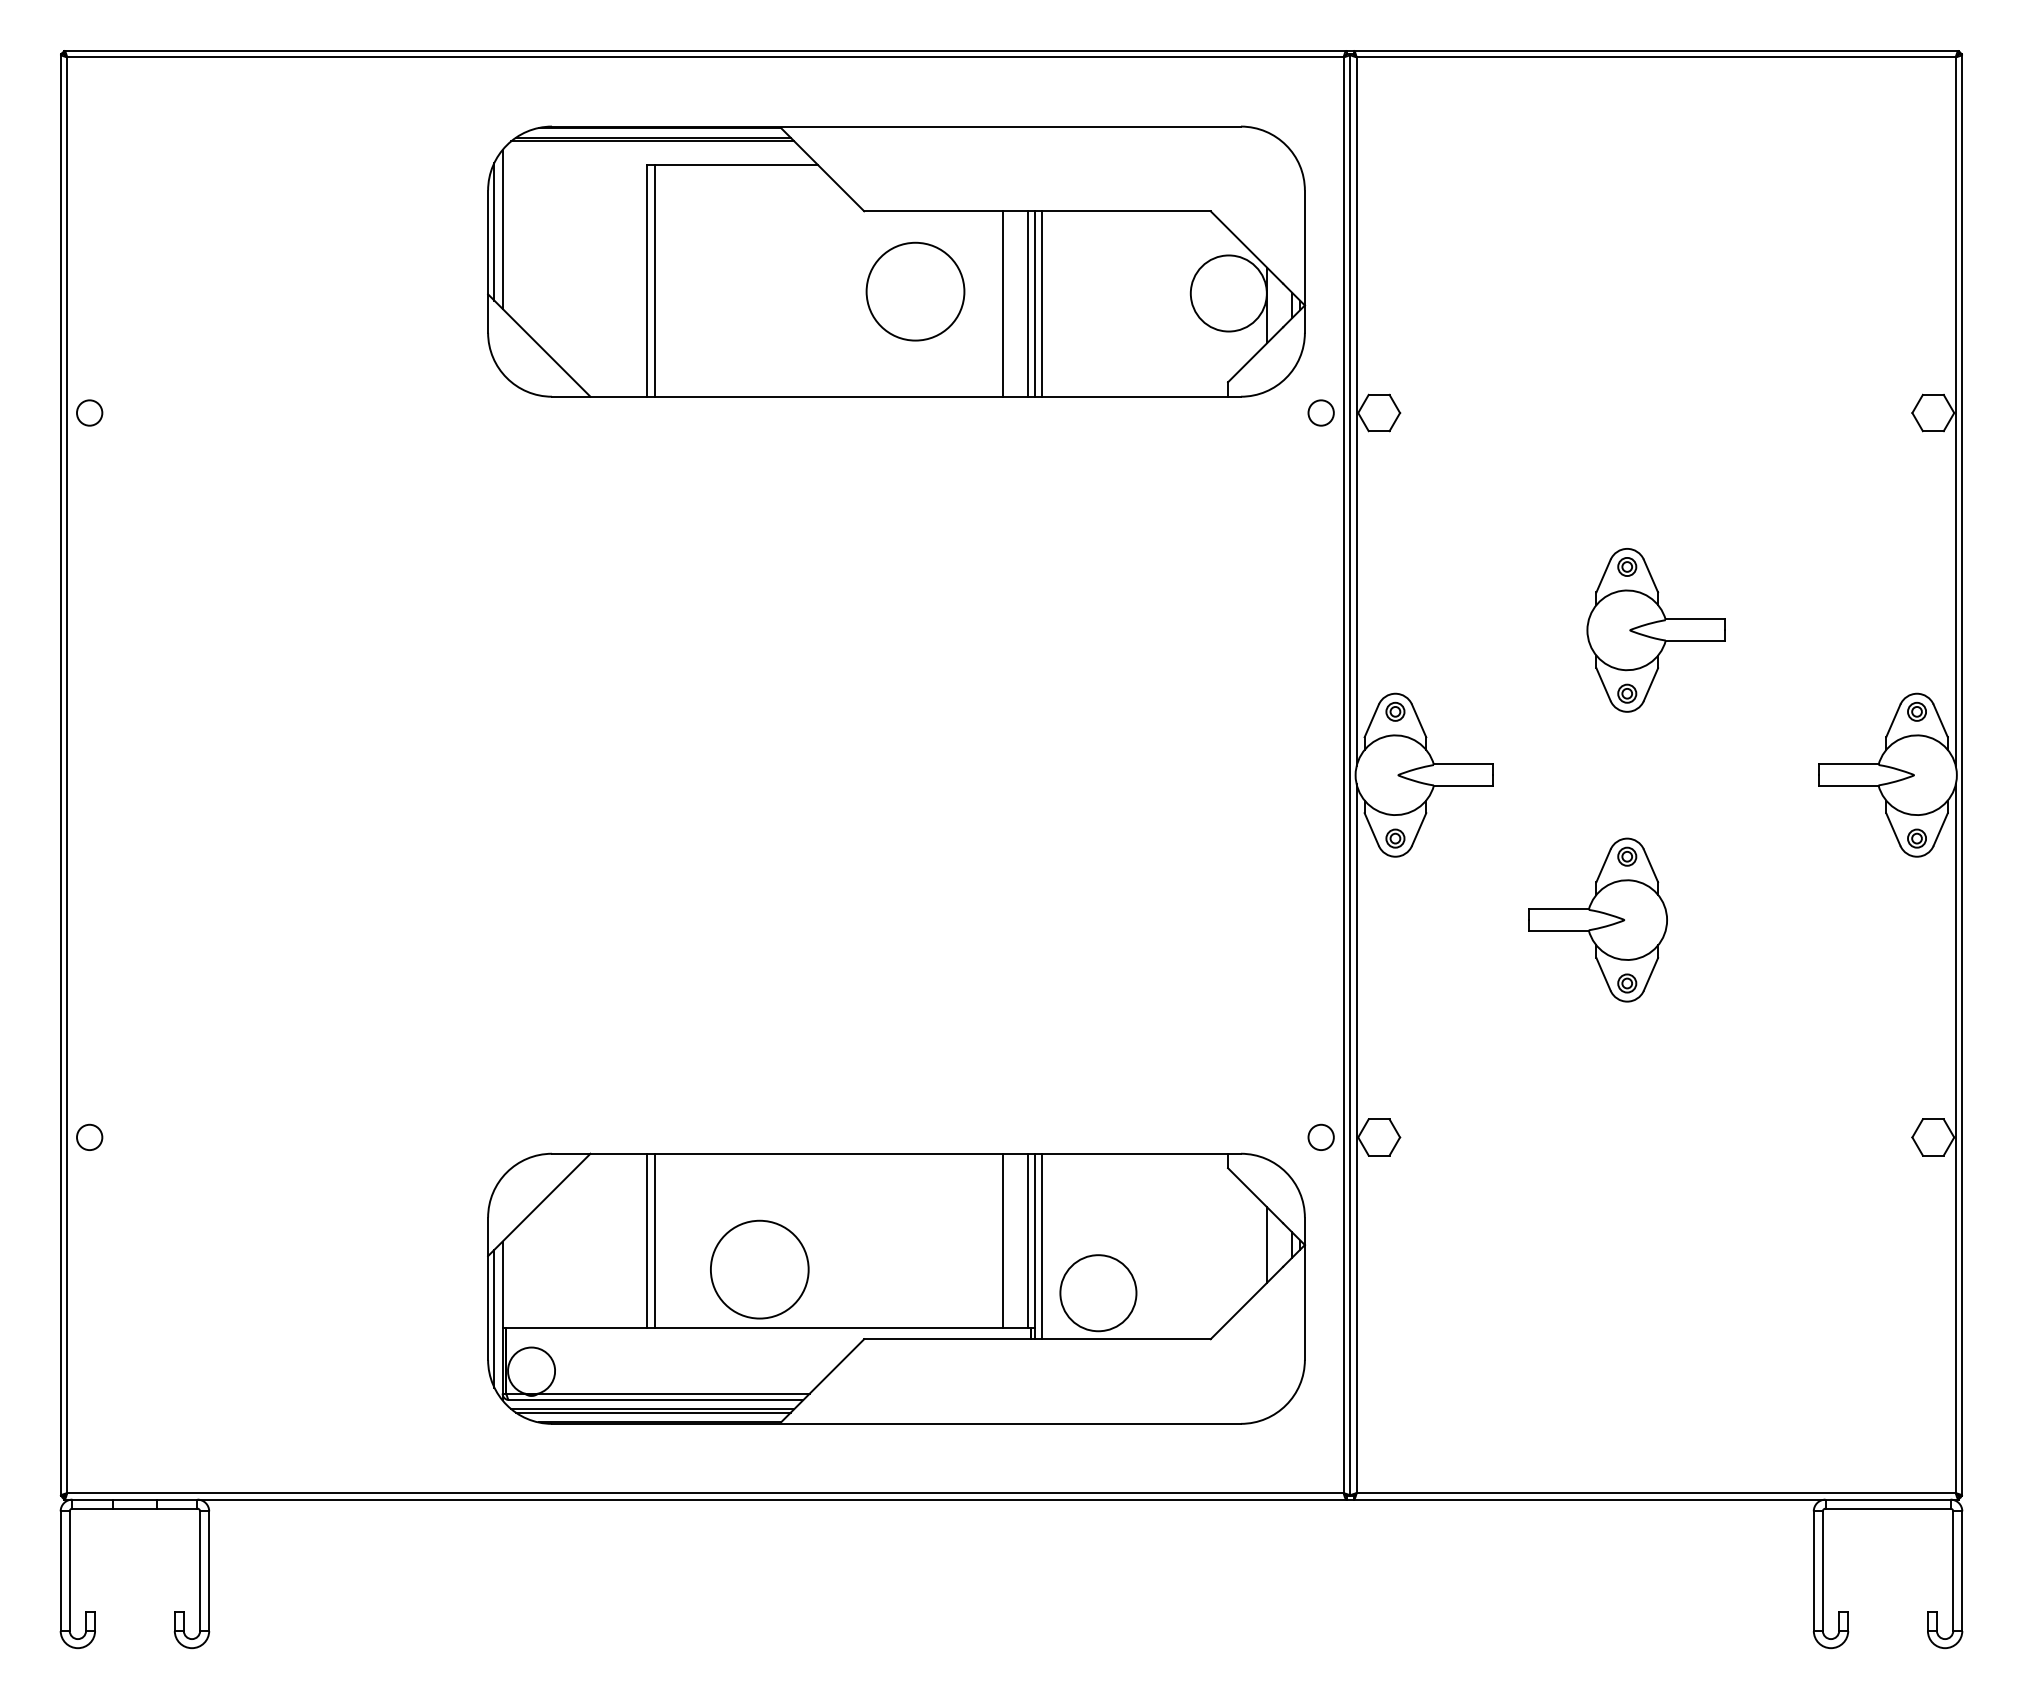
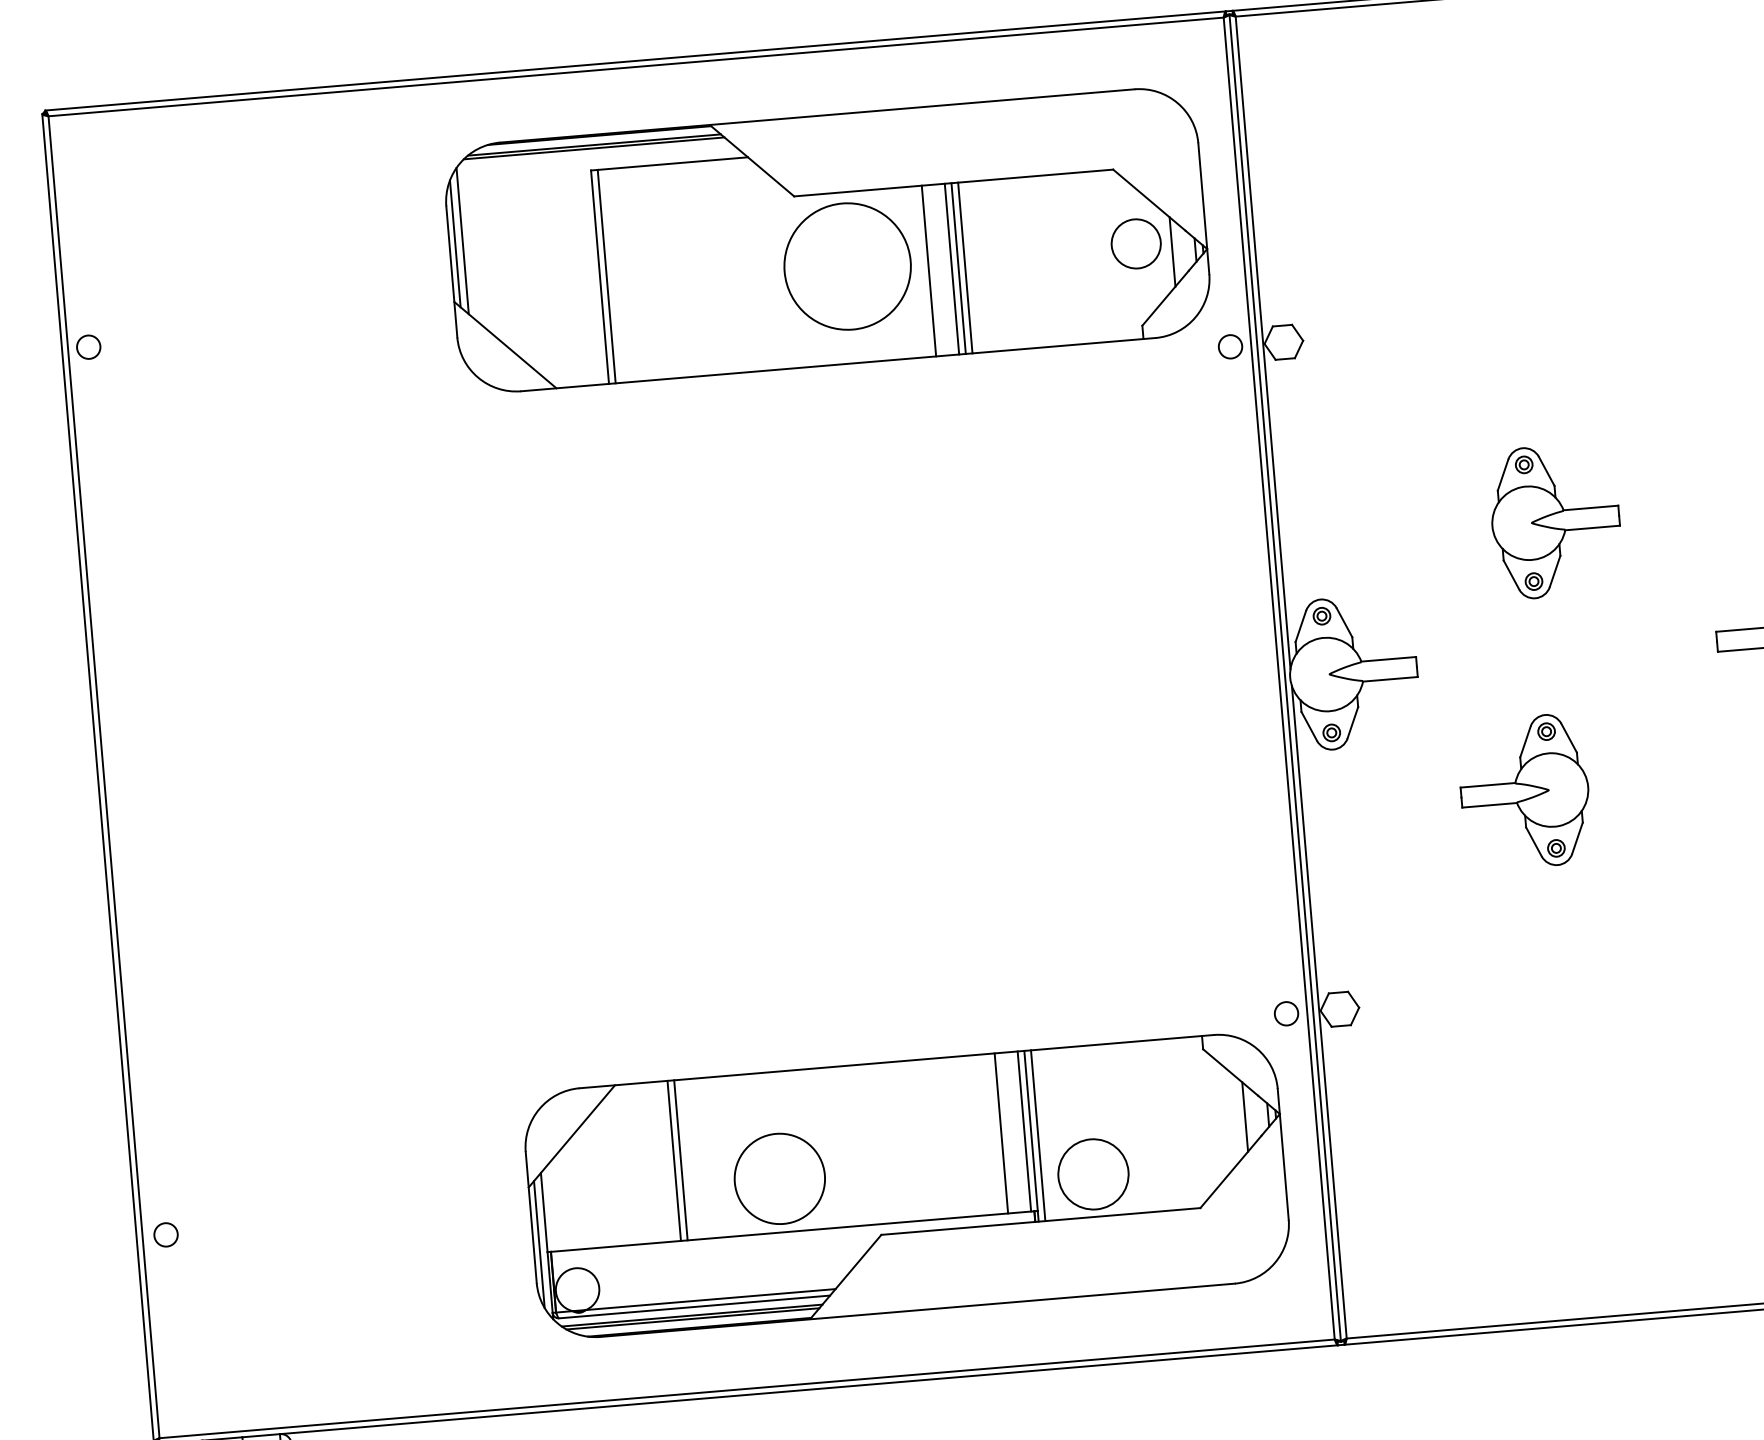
circle: (915, 291) -> (847, 266), size x1.4
circle: (1228, 293) -> (1135, 243), size x0.7
circle: (89, 412) -> (88, 346), moved
circle: (89, 1136) -> (165, 1234), moved

